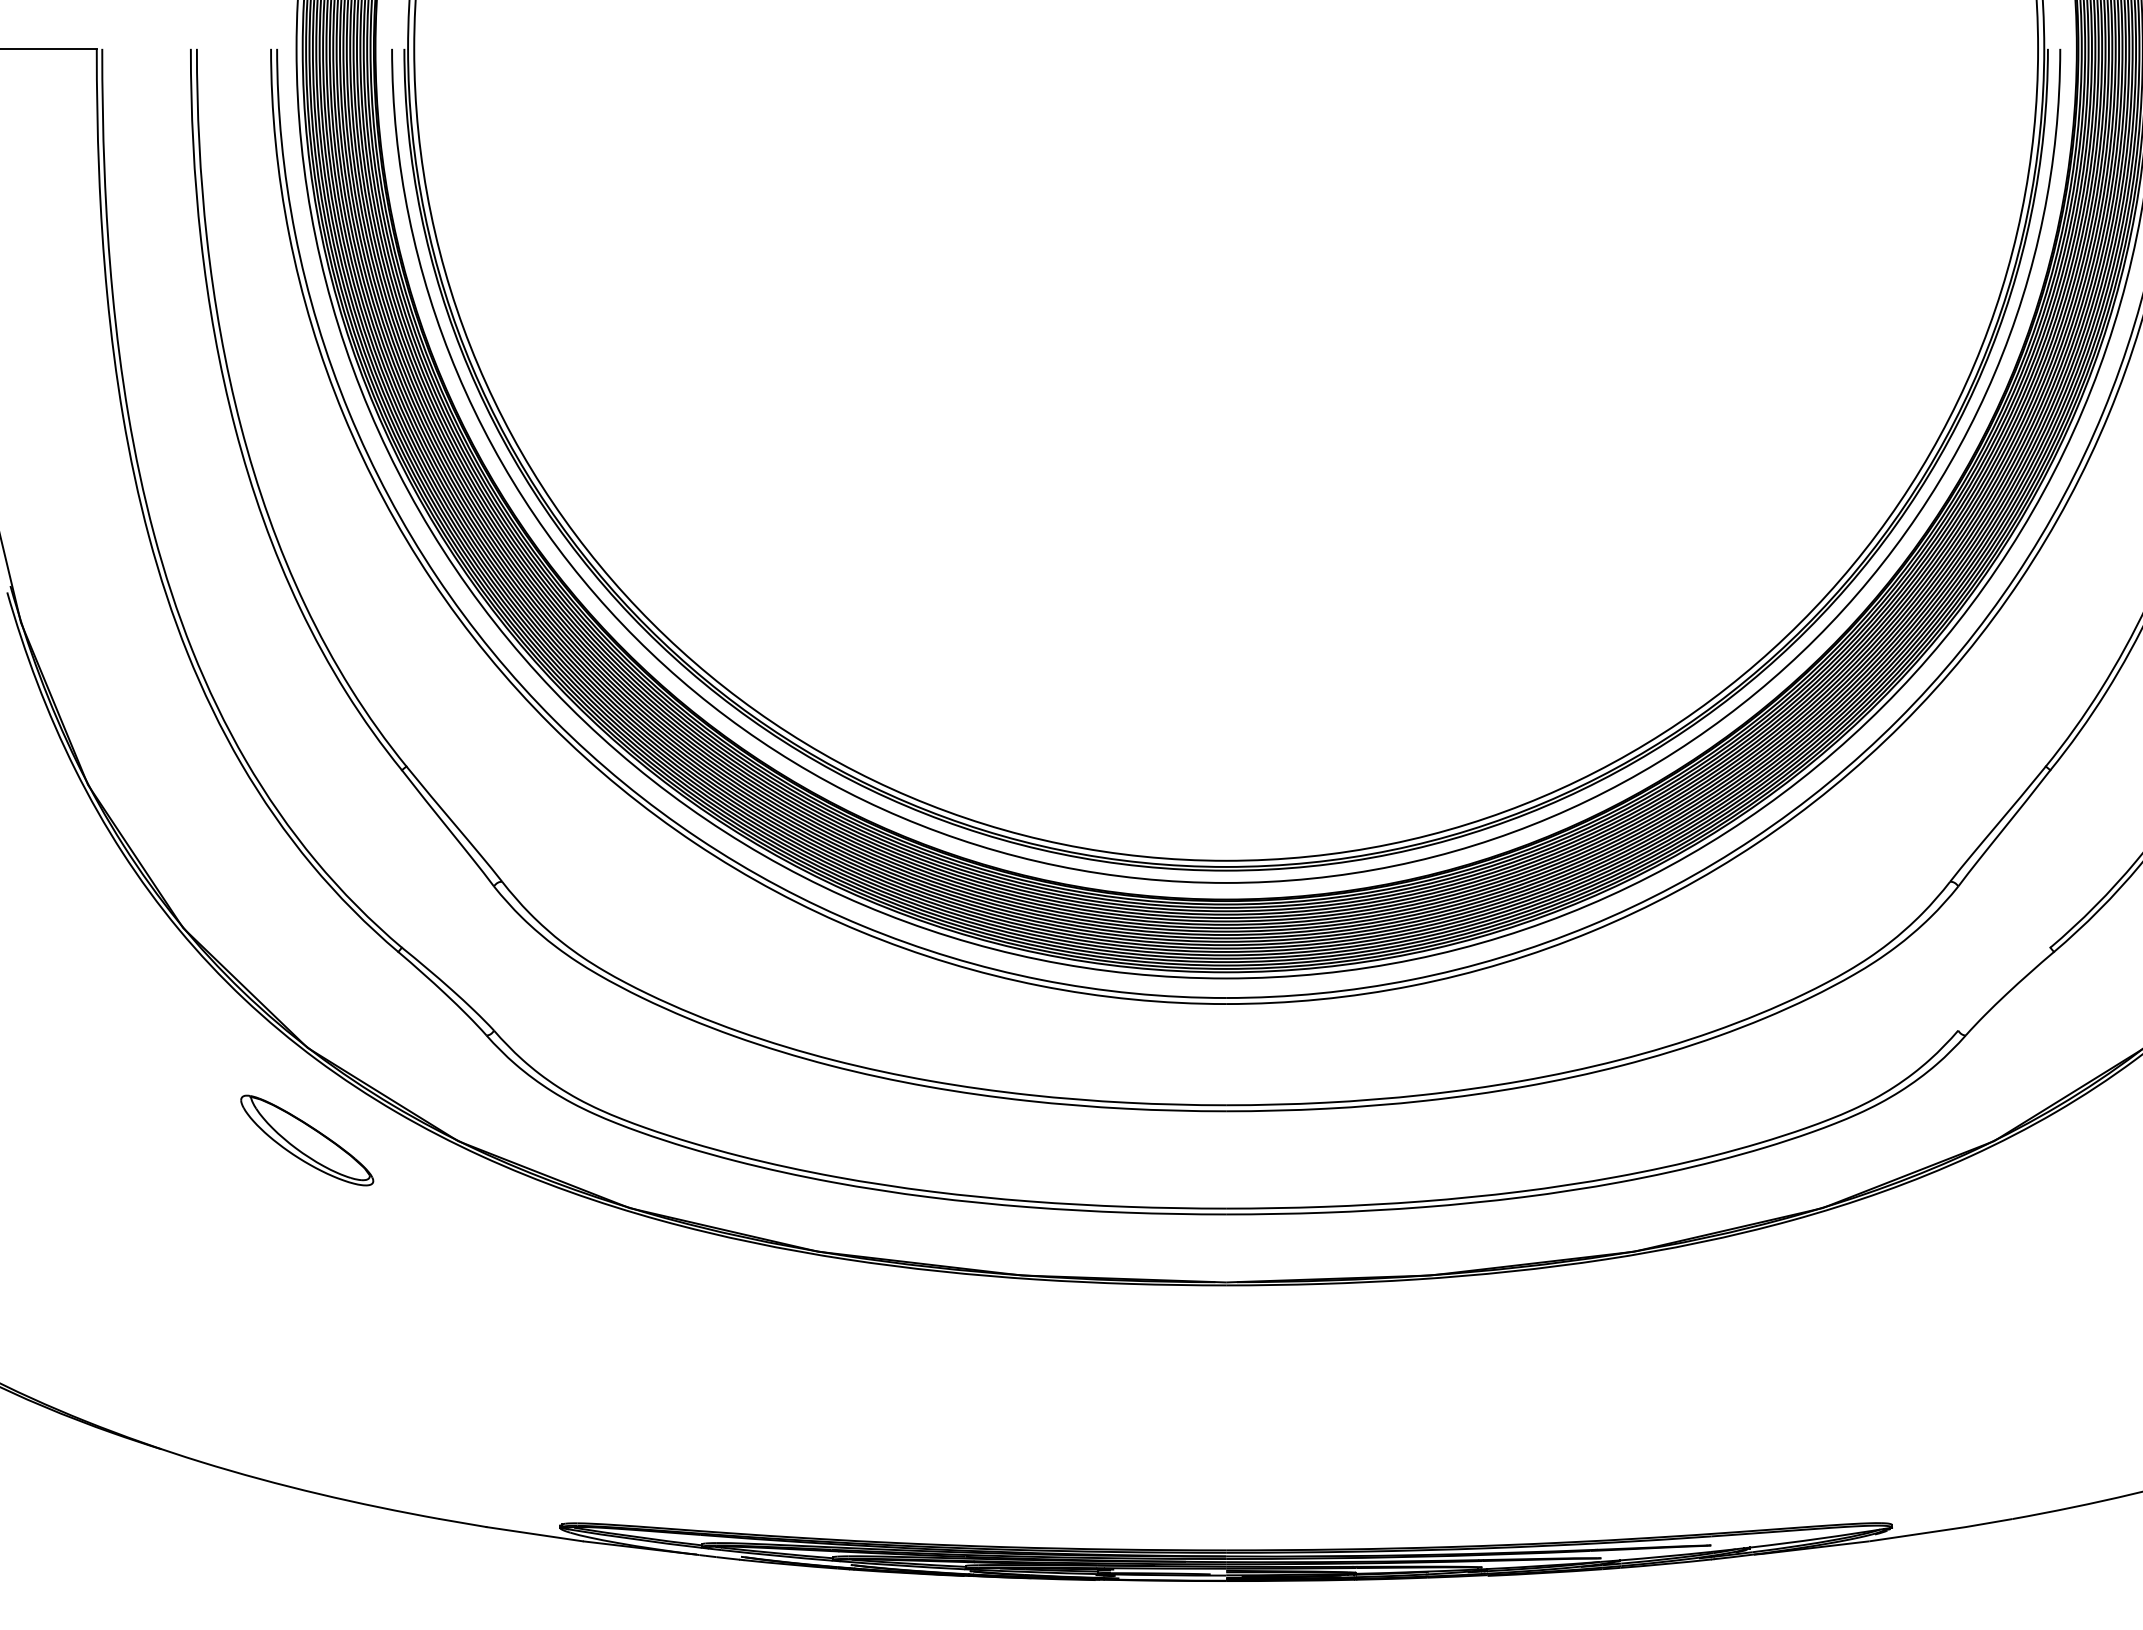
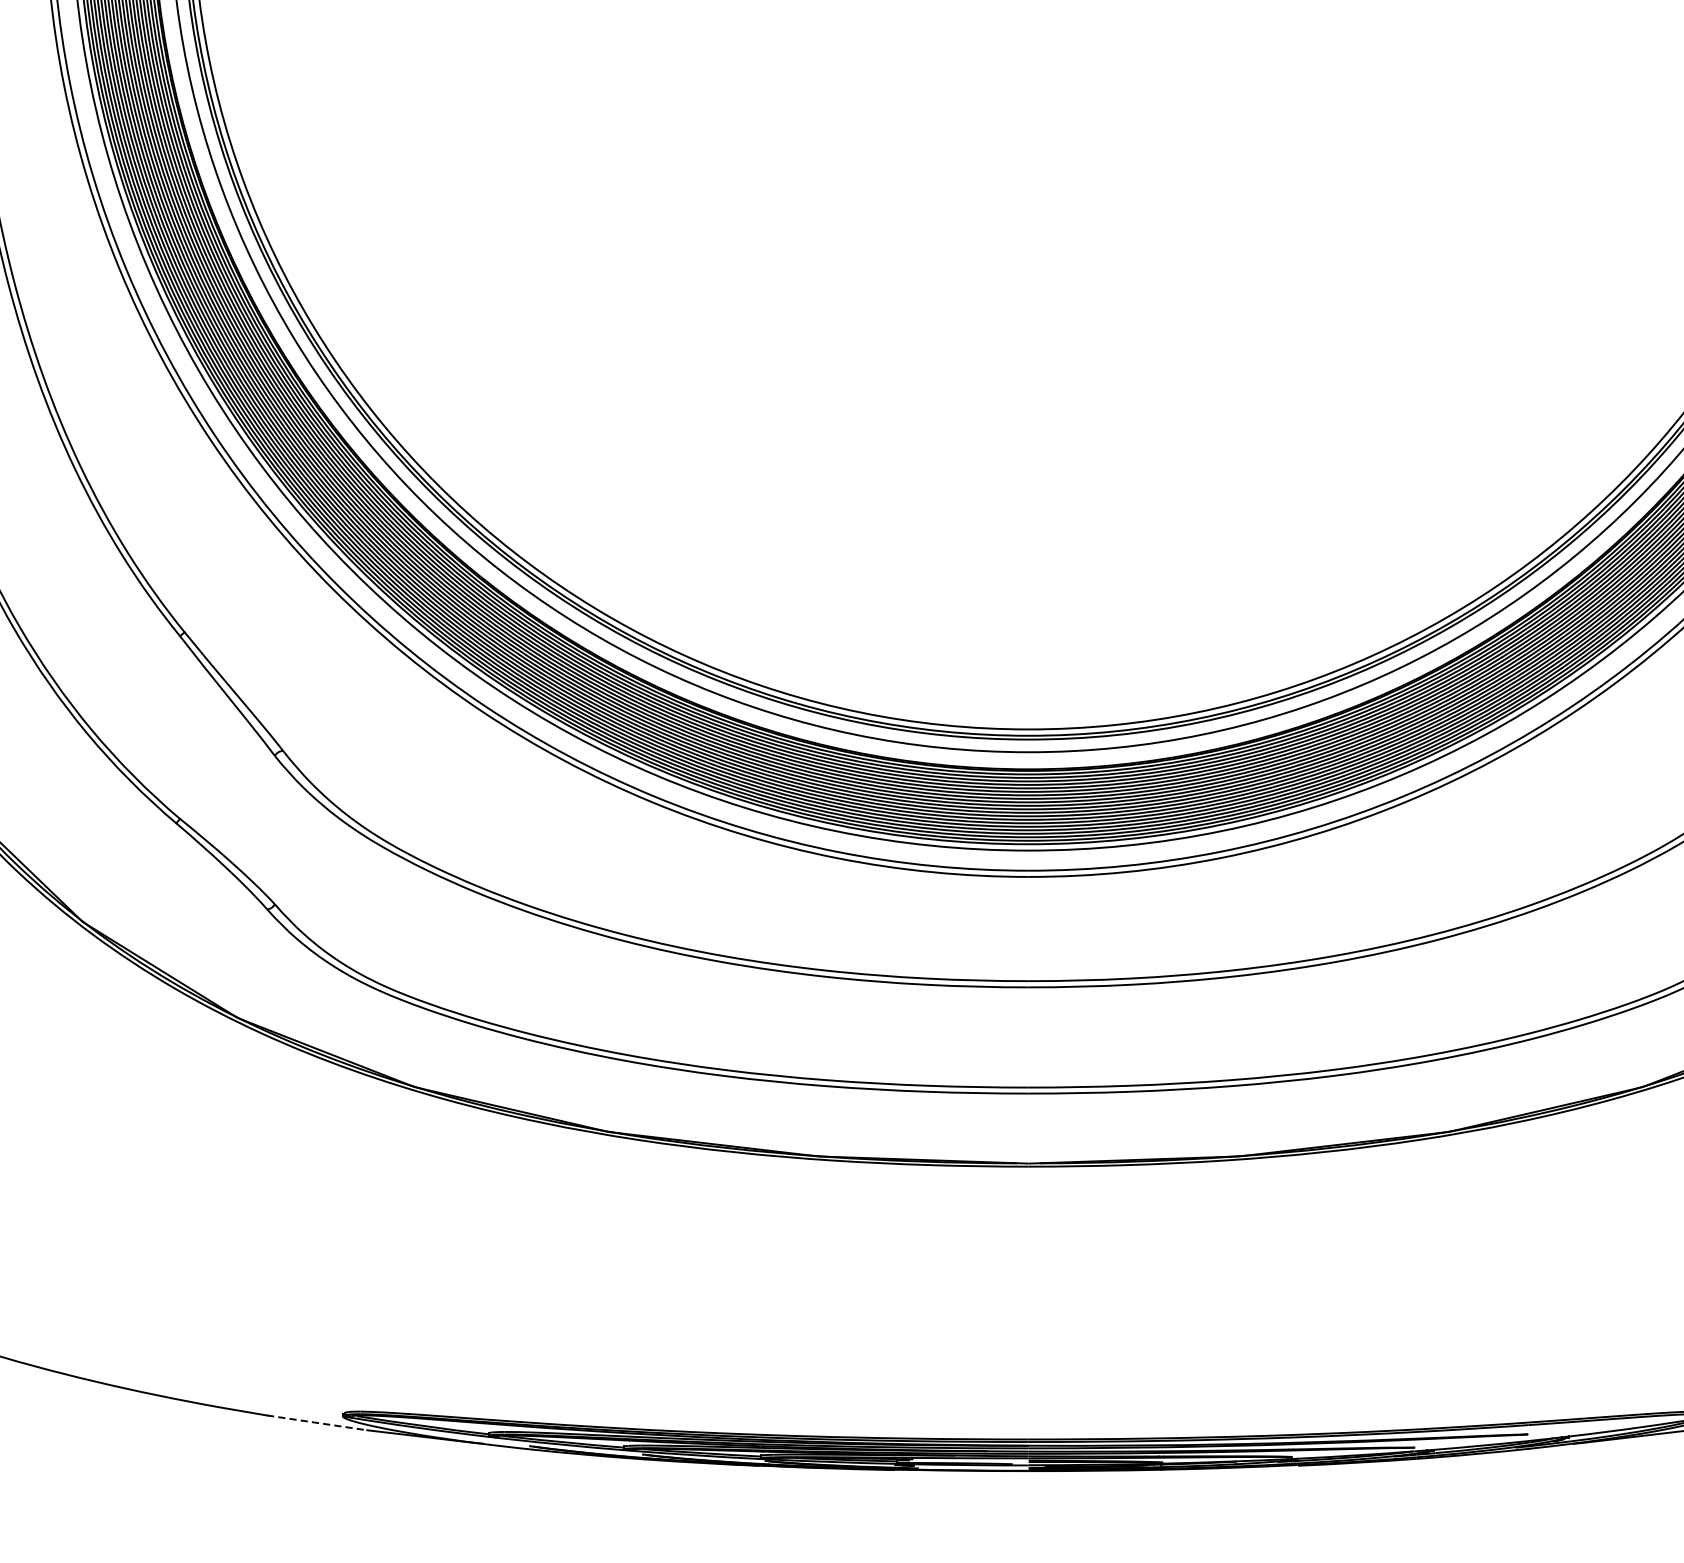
part: (307, 1140) -> (82, 1017), removed
line: (534, 1534) -> (316, 1423), solid -> dashed

